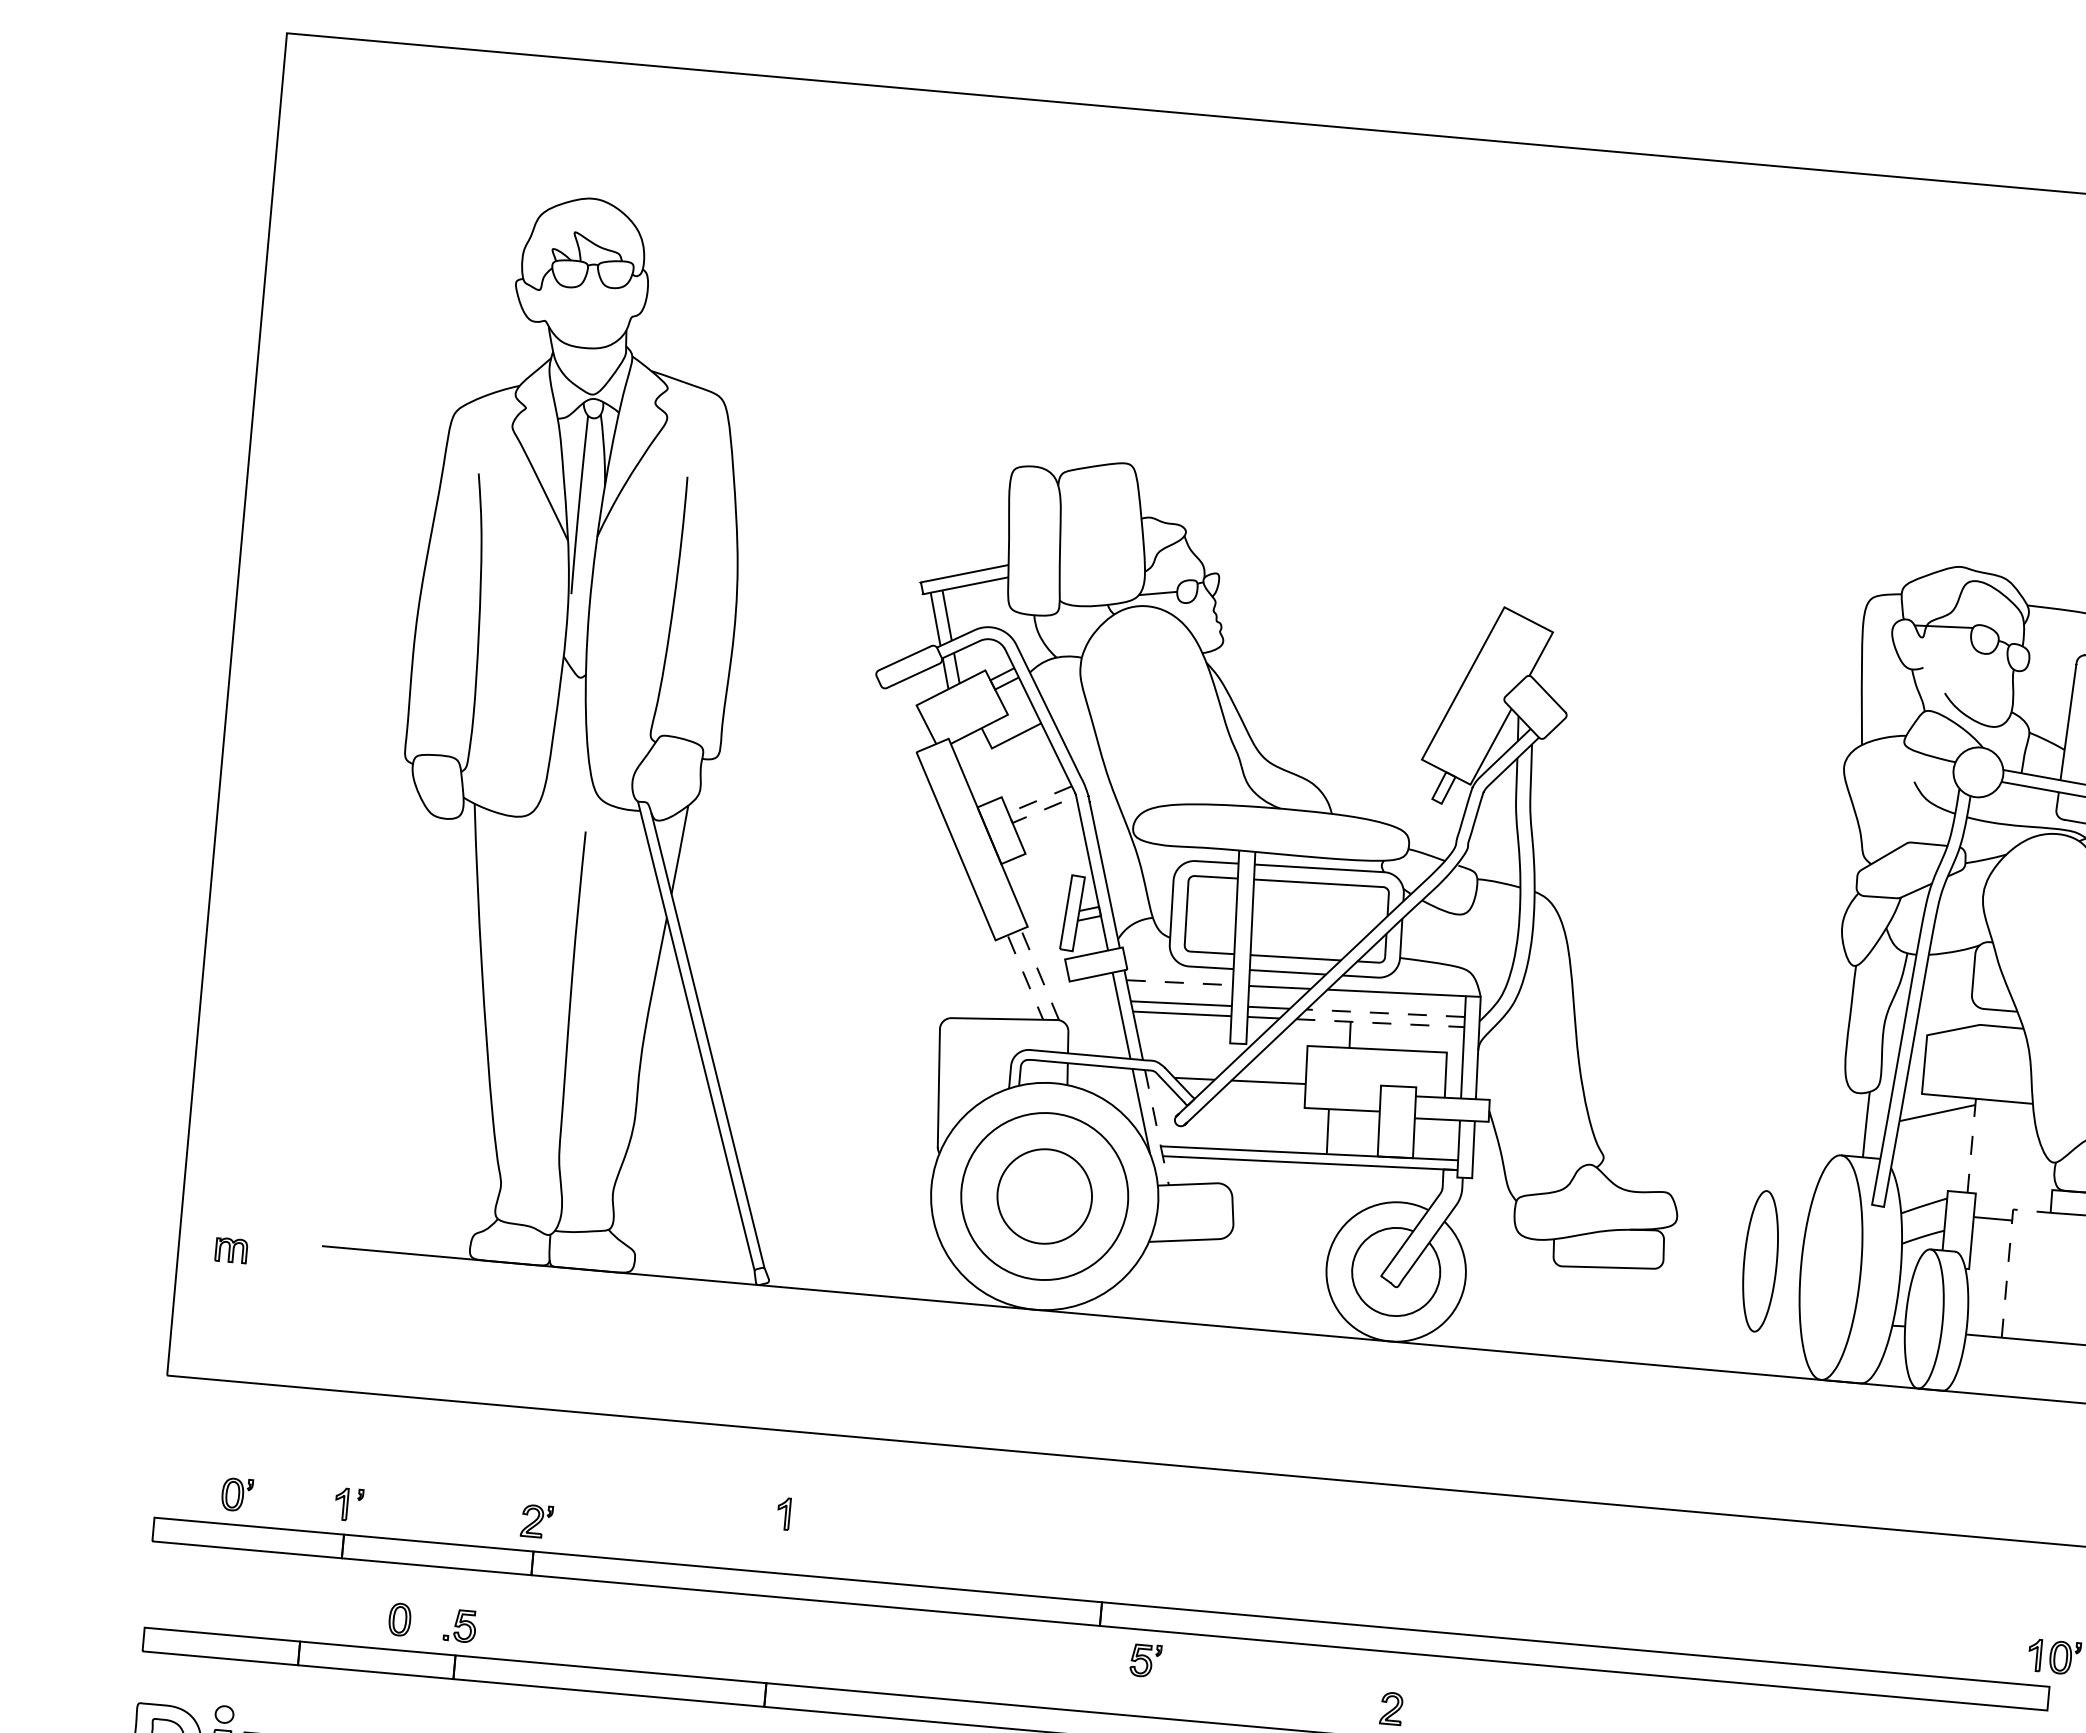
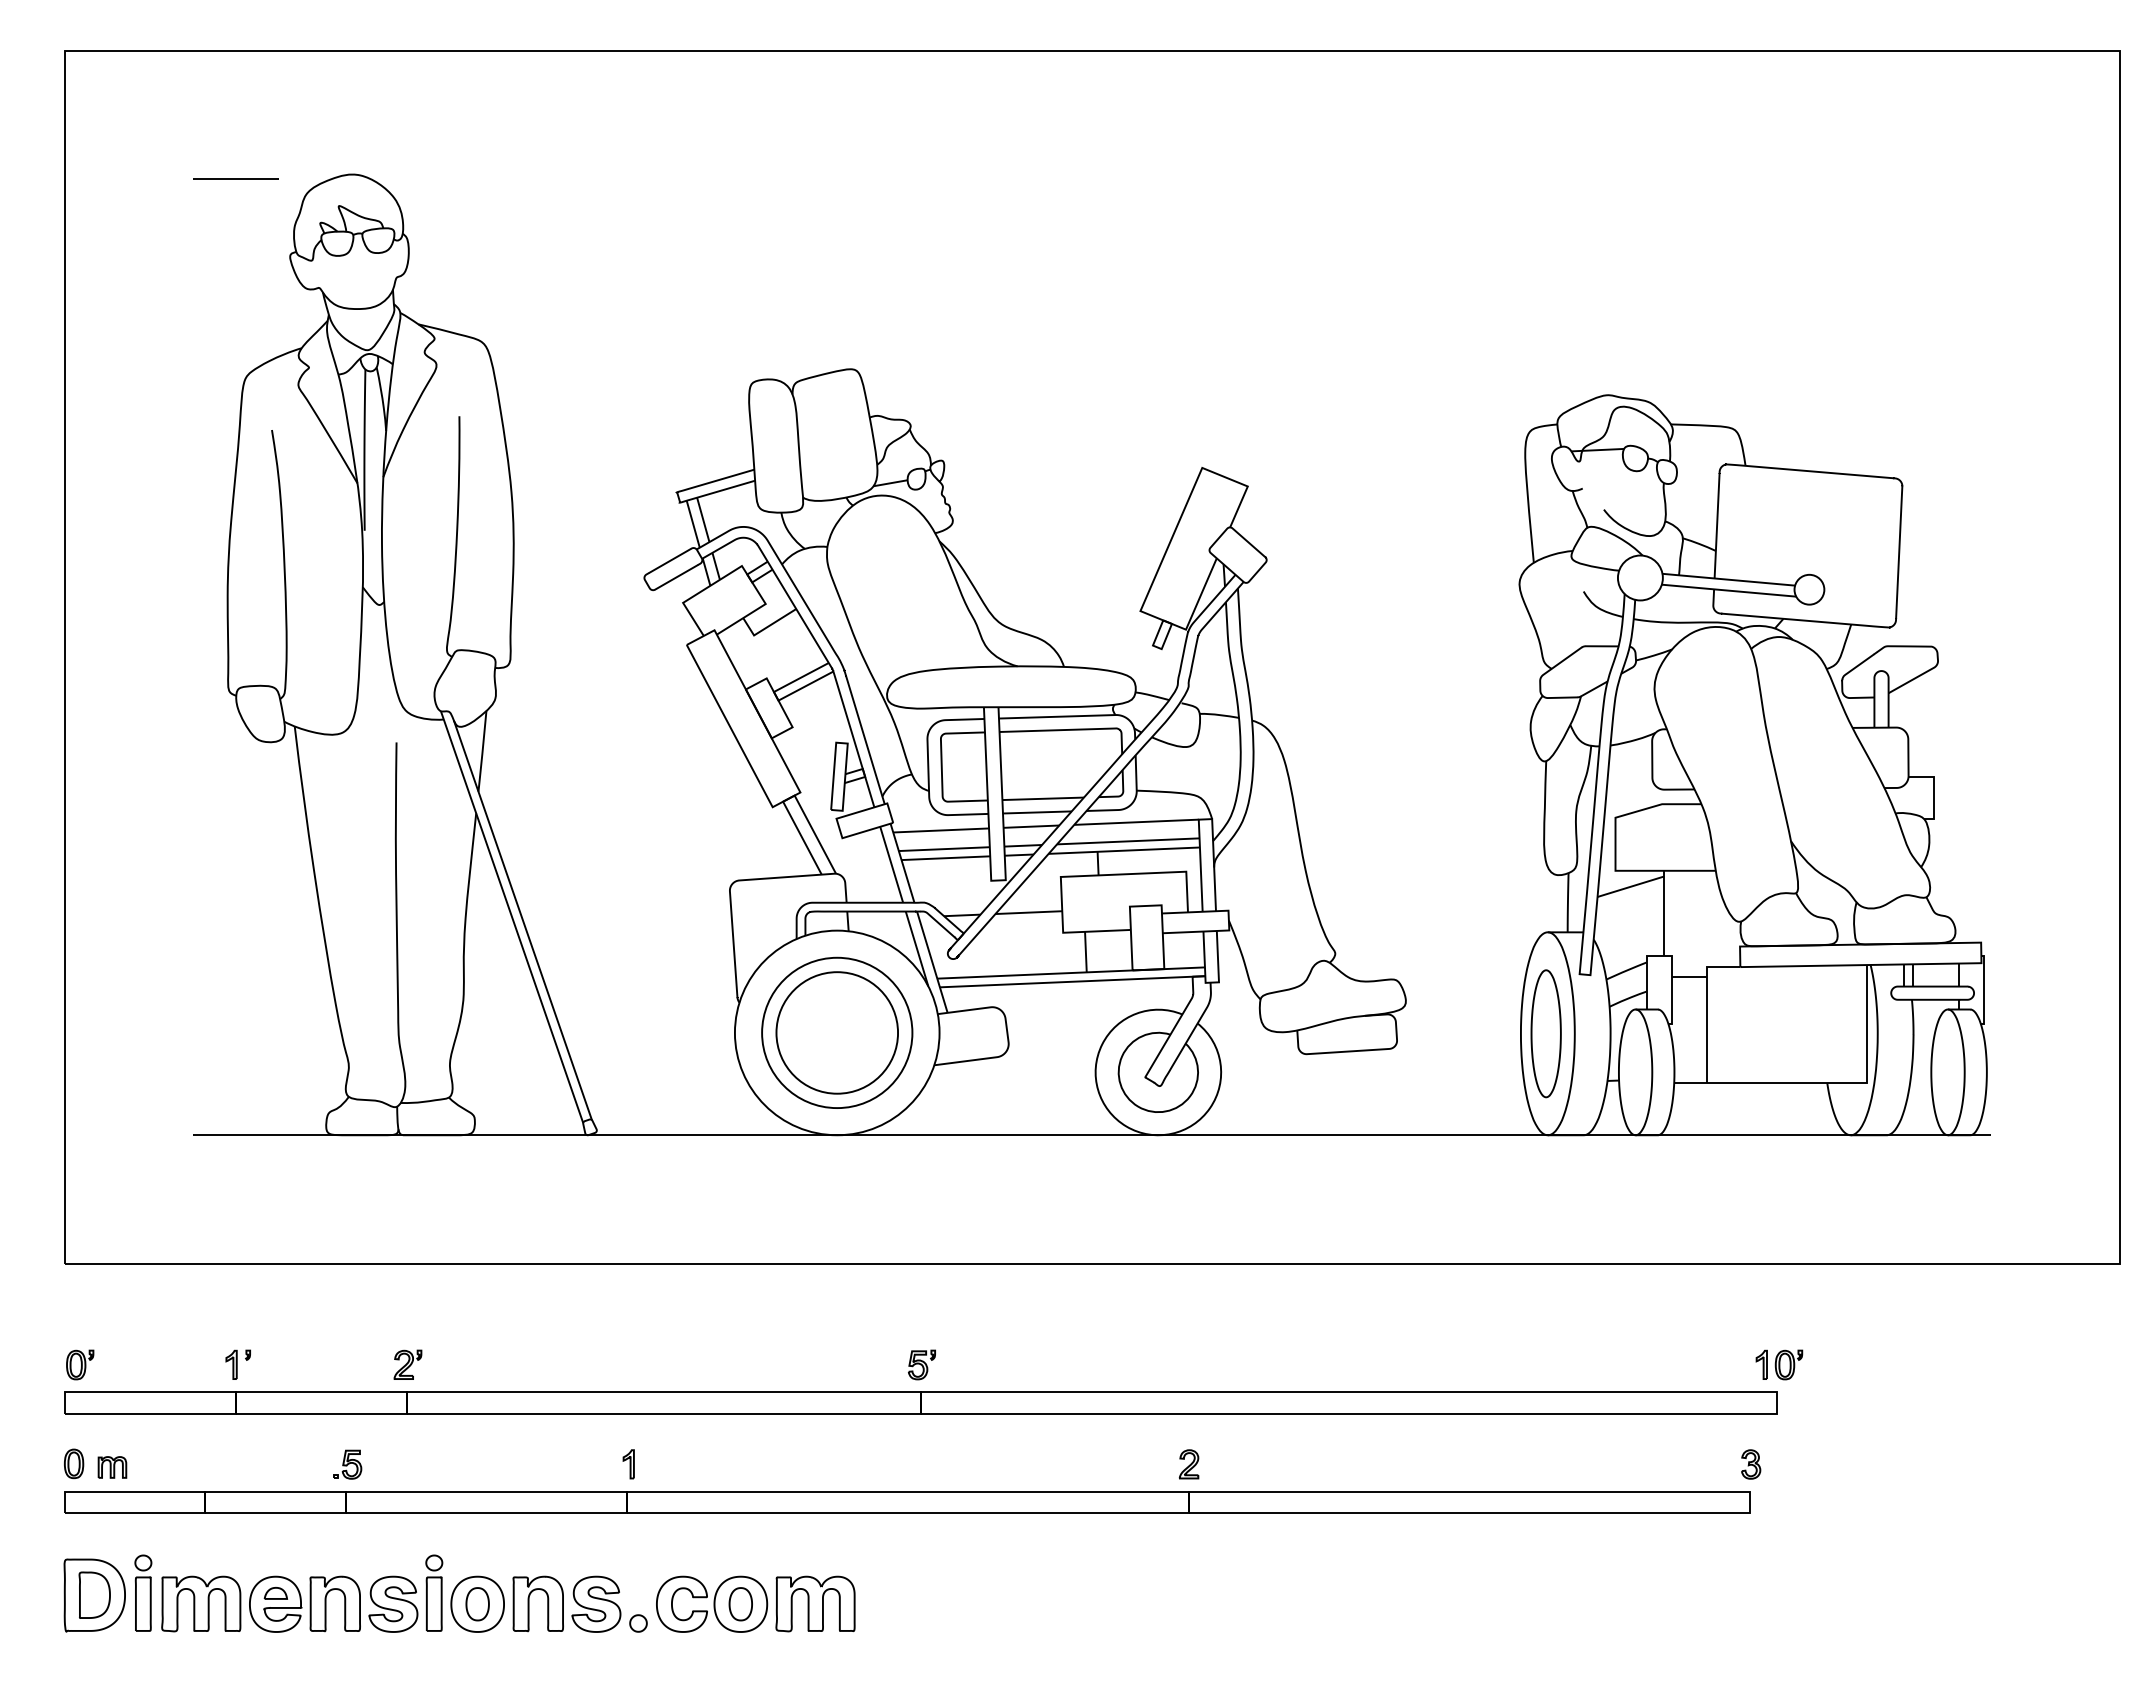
line: (463, 191) -> (235, 178), added
line: (1010, 818) -> (776, 696), dashed -> solid
line: (1017, 931) -> (791, 797), dashed -> solid
line: (1180, 982) -> (941, 830), dashed -> solid
line: (1384, 1013) -> (1127, 841), dashed -> solid
line: (1380, 1022) -> (1124, 850), dashed -> solid
line: (1157, 1127) -> (932, 962), dashed -> solid
line: (1972, 1144) -> (1664, 912), dashed -> solid
circle: (1045, 1196) -> (837, 1032), size x1.43
part: (231, 1250) -> (112, 1467), moved
line: (2009, 1254) -> (1706, 1007), dashed -> solid
part: (1759, 1260) -> (1545, 1033), moved
part: (237, 1494) -> (80, 1364), moved
part: (783, 1514) -> (628, 1464), moved
part: (400, 1619) -> (74, 1463), moved
part: (1145, 1660) -> (921, 1364), moved

